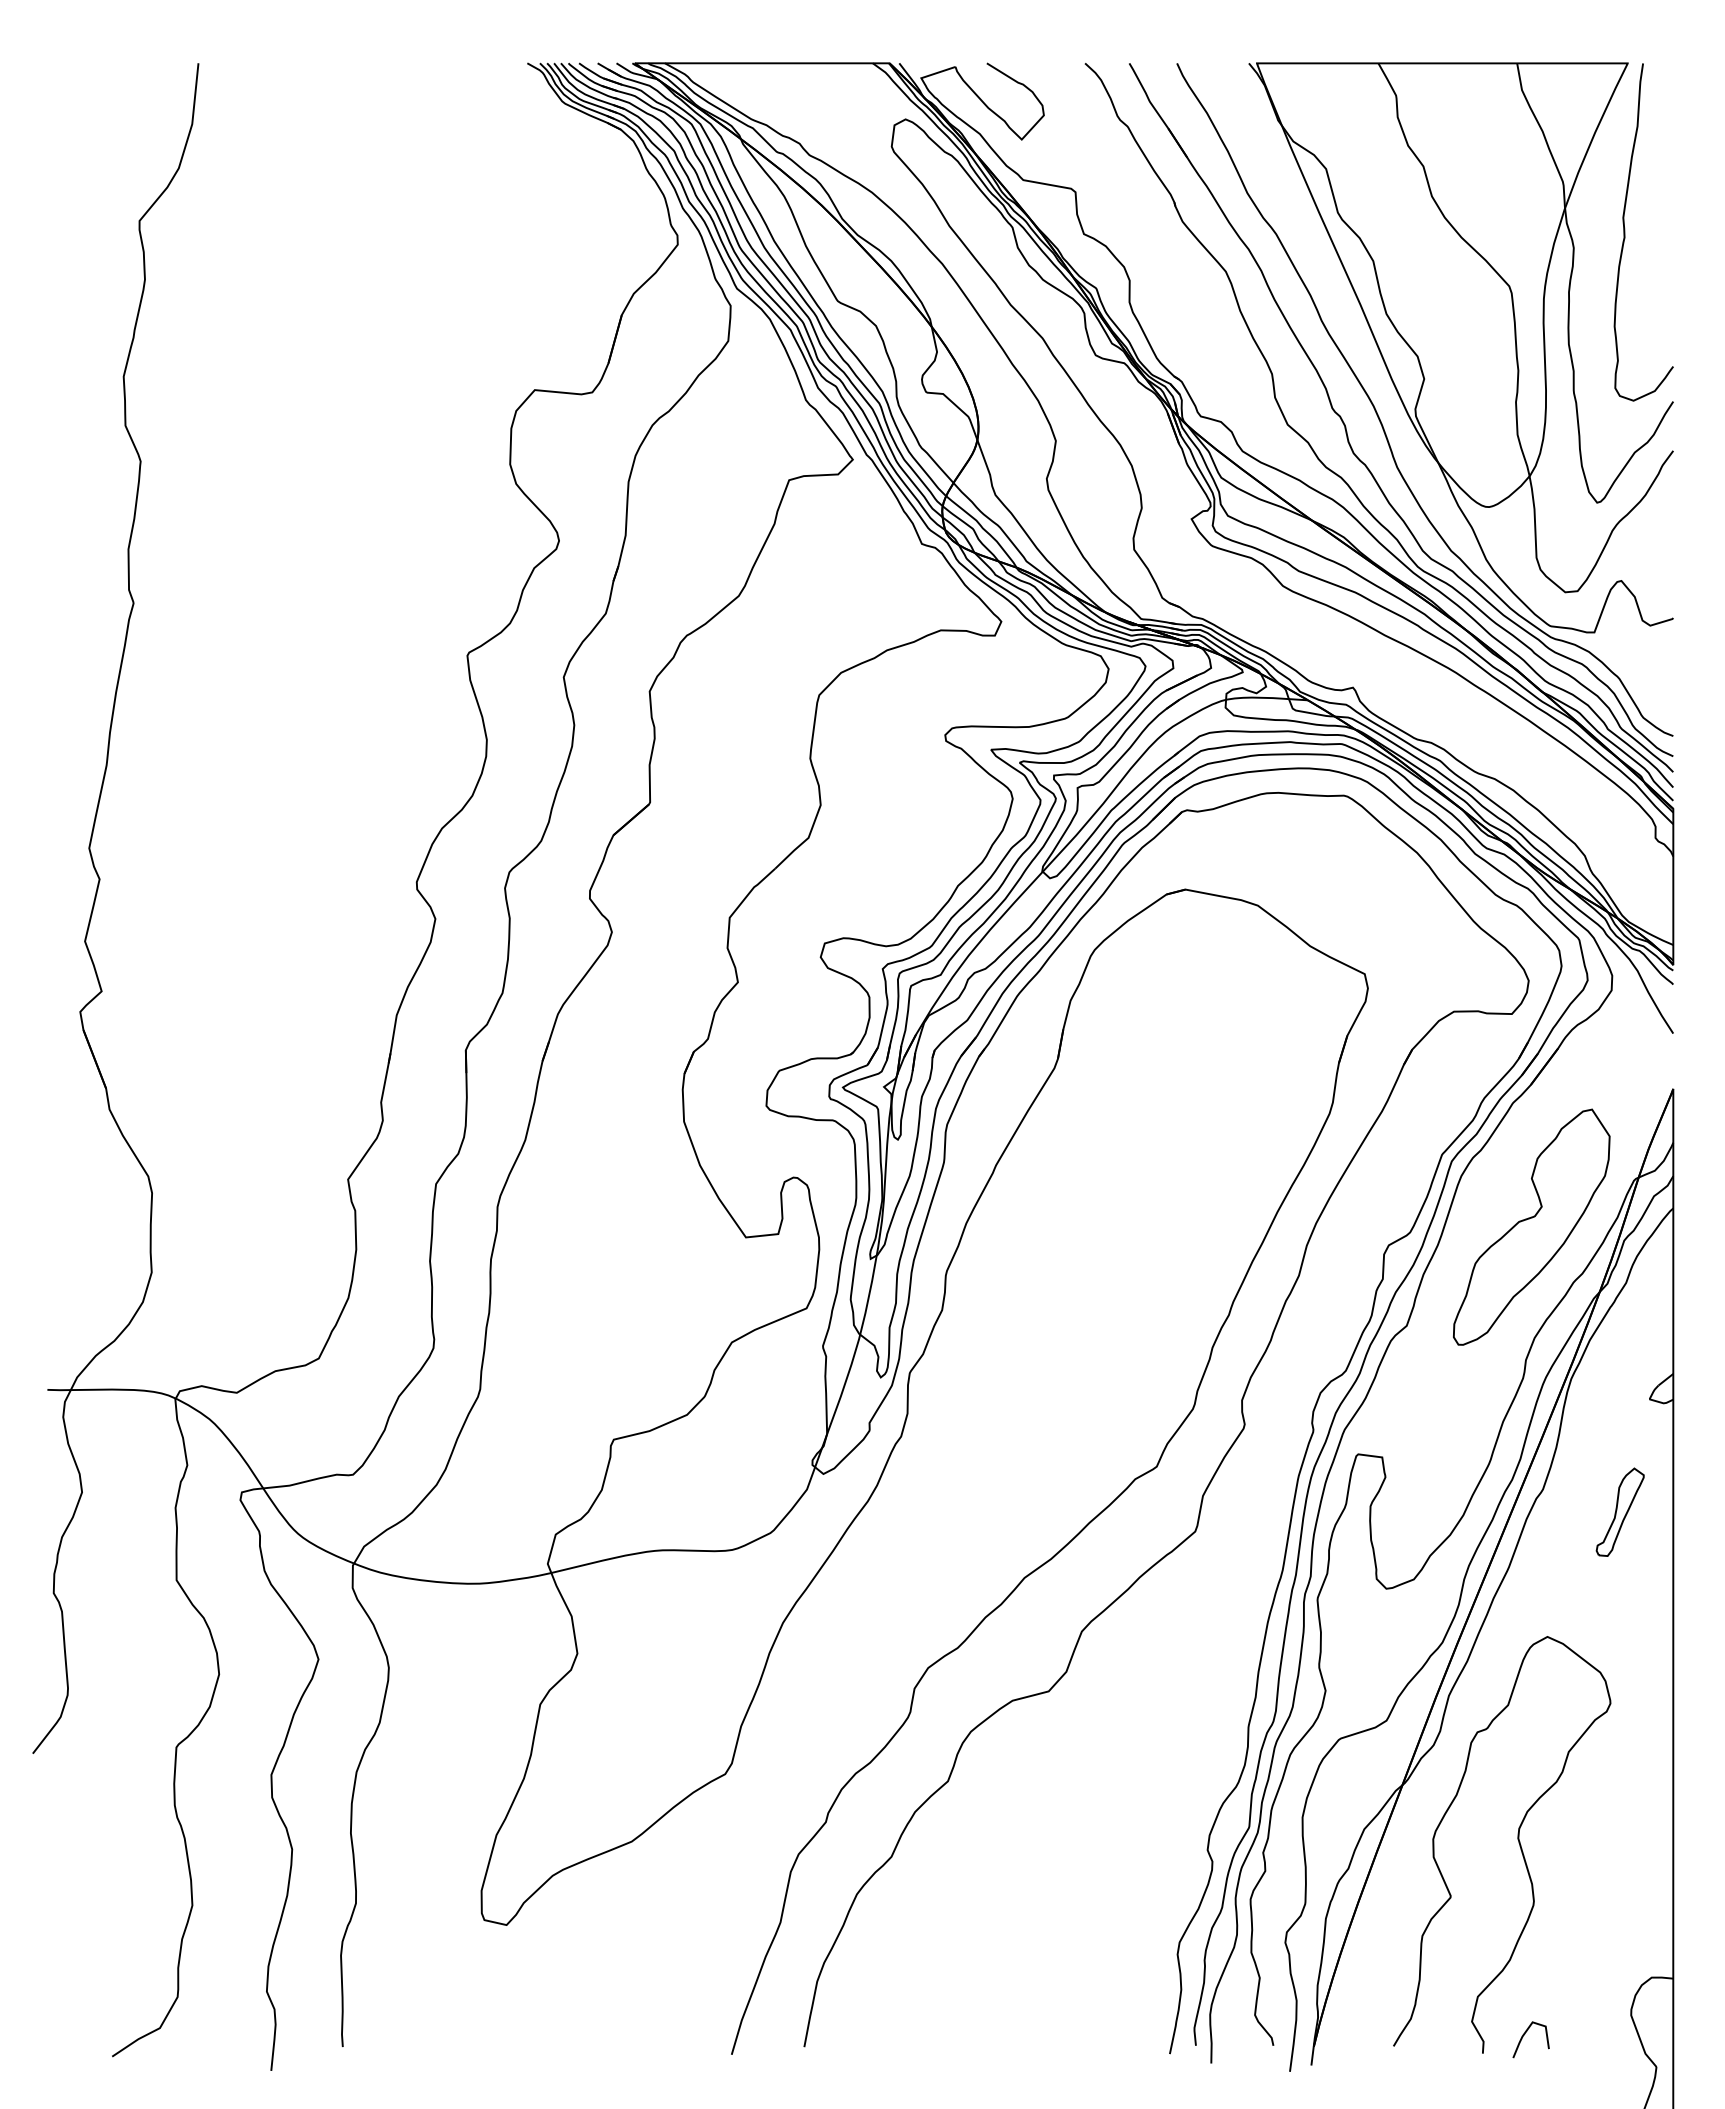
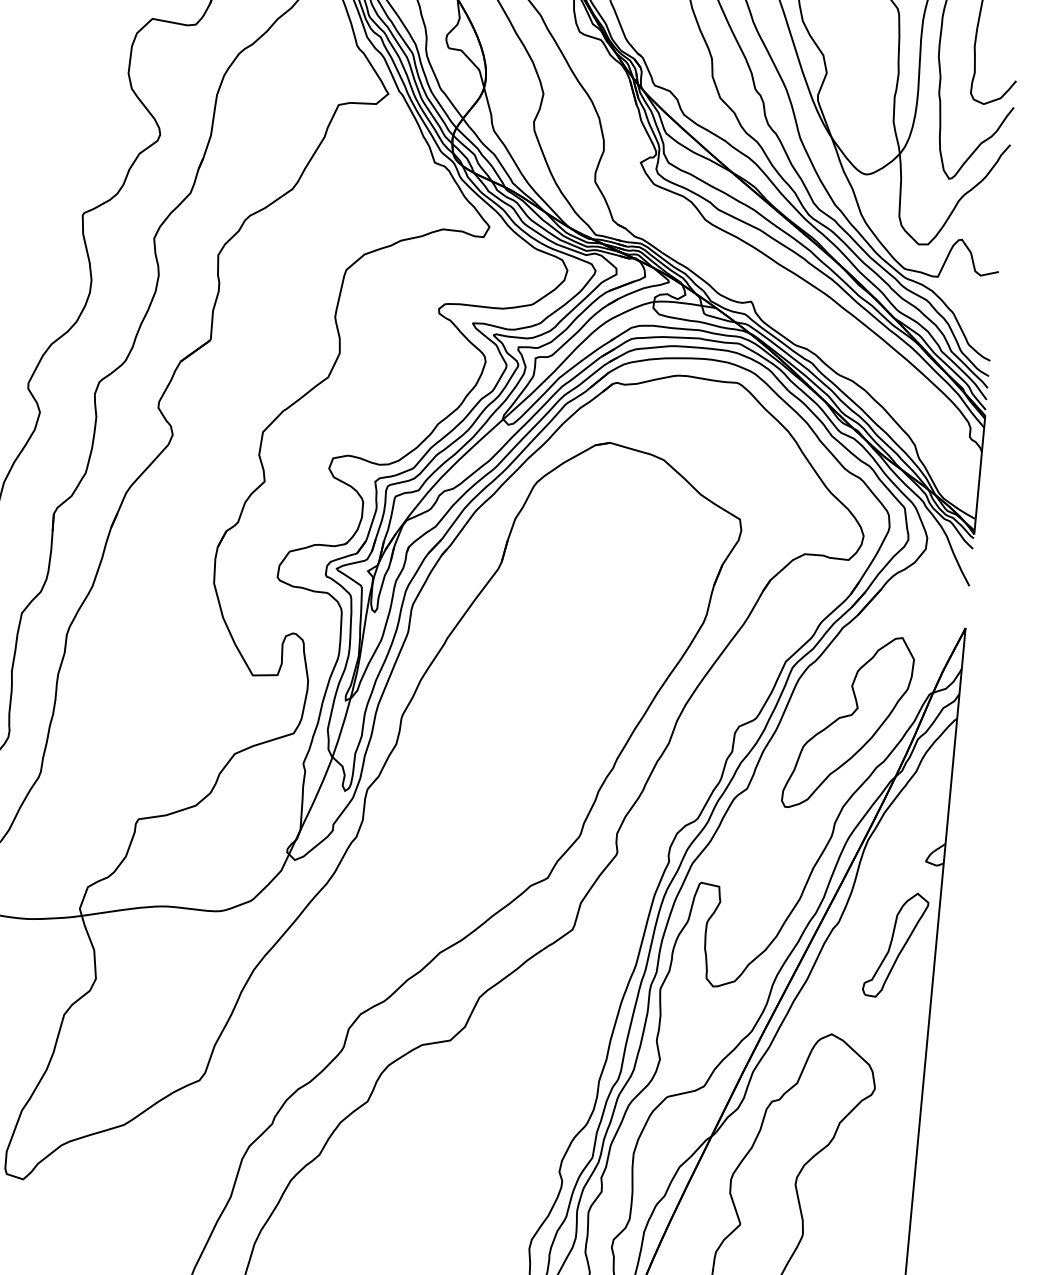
part: (1619, 1511) -> (895, 944), size x1.6

